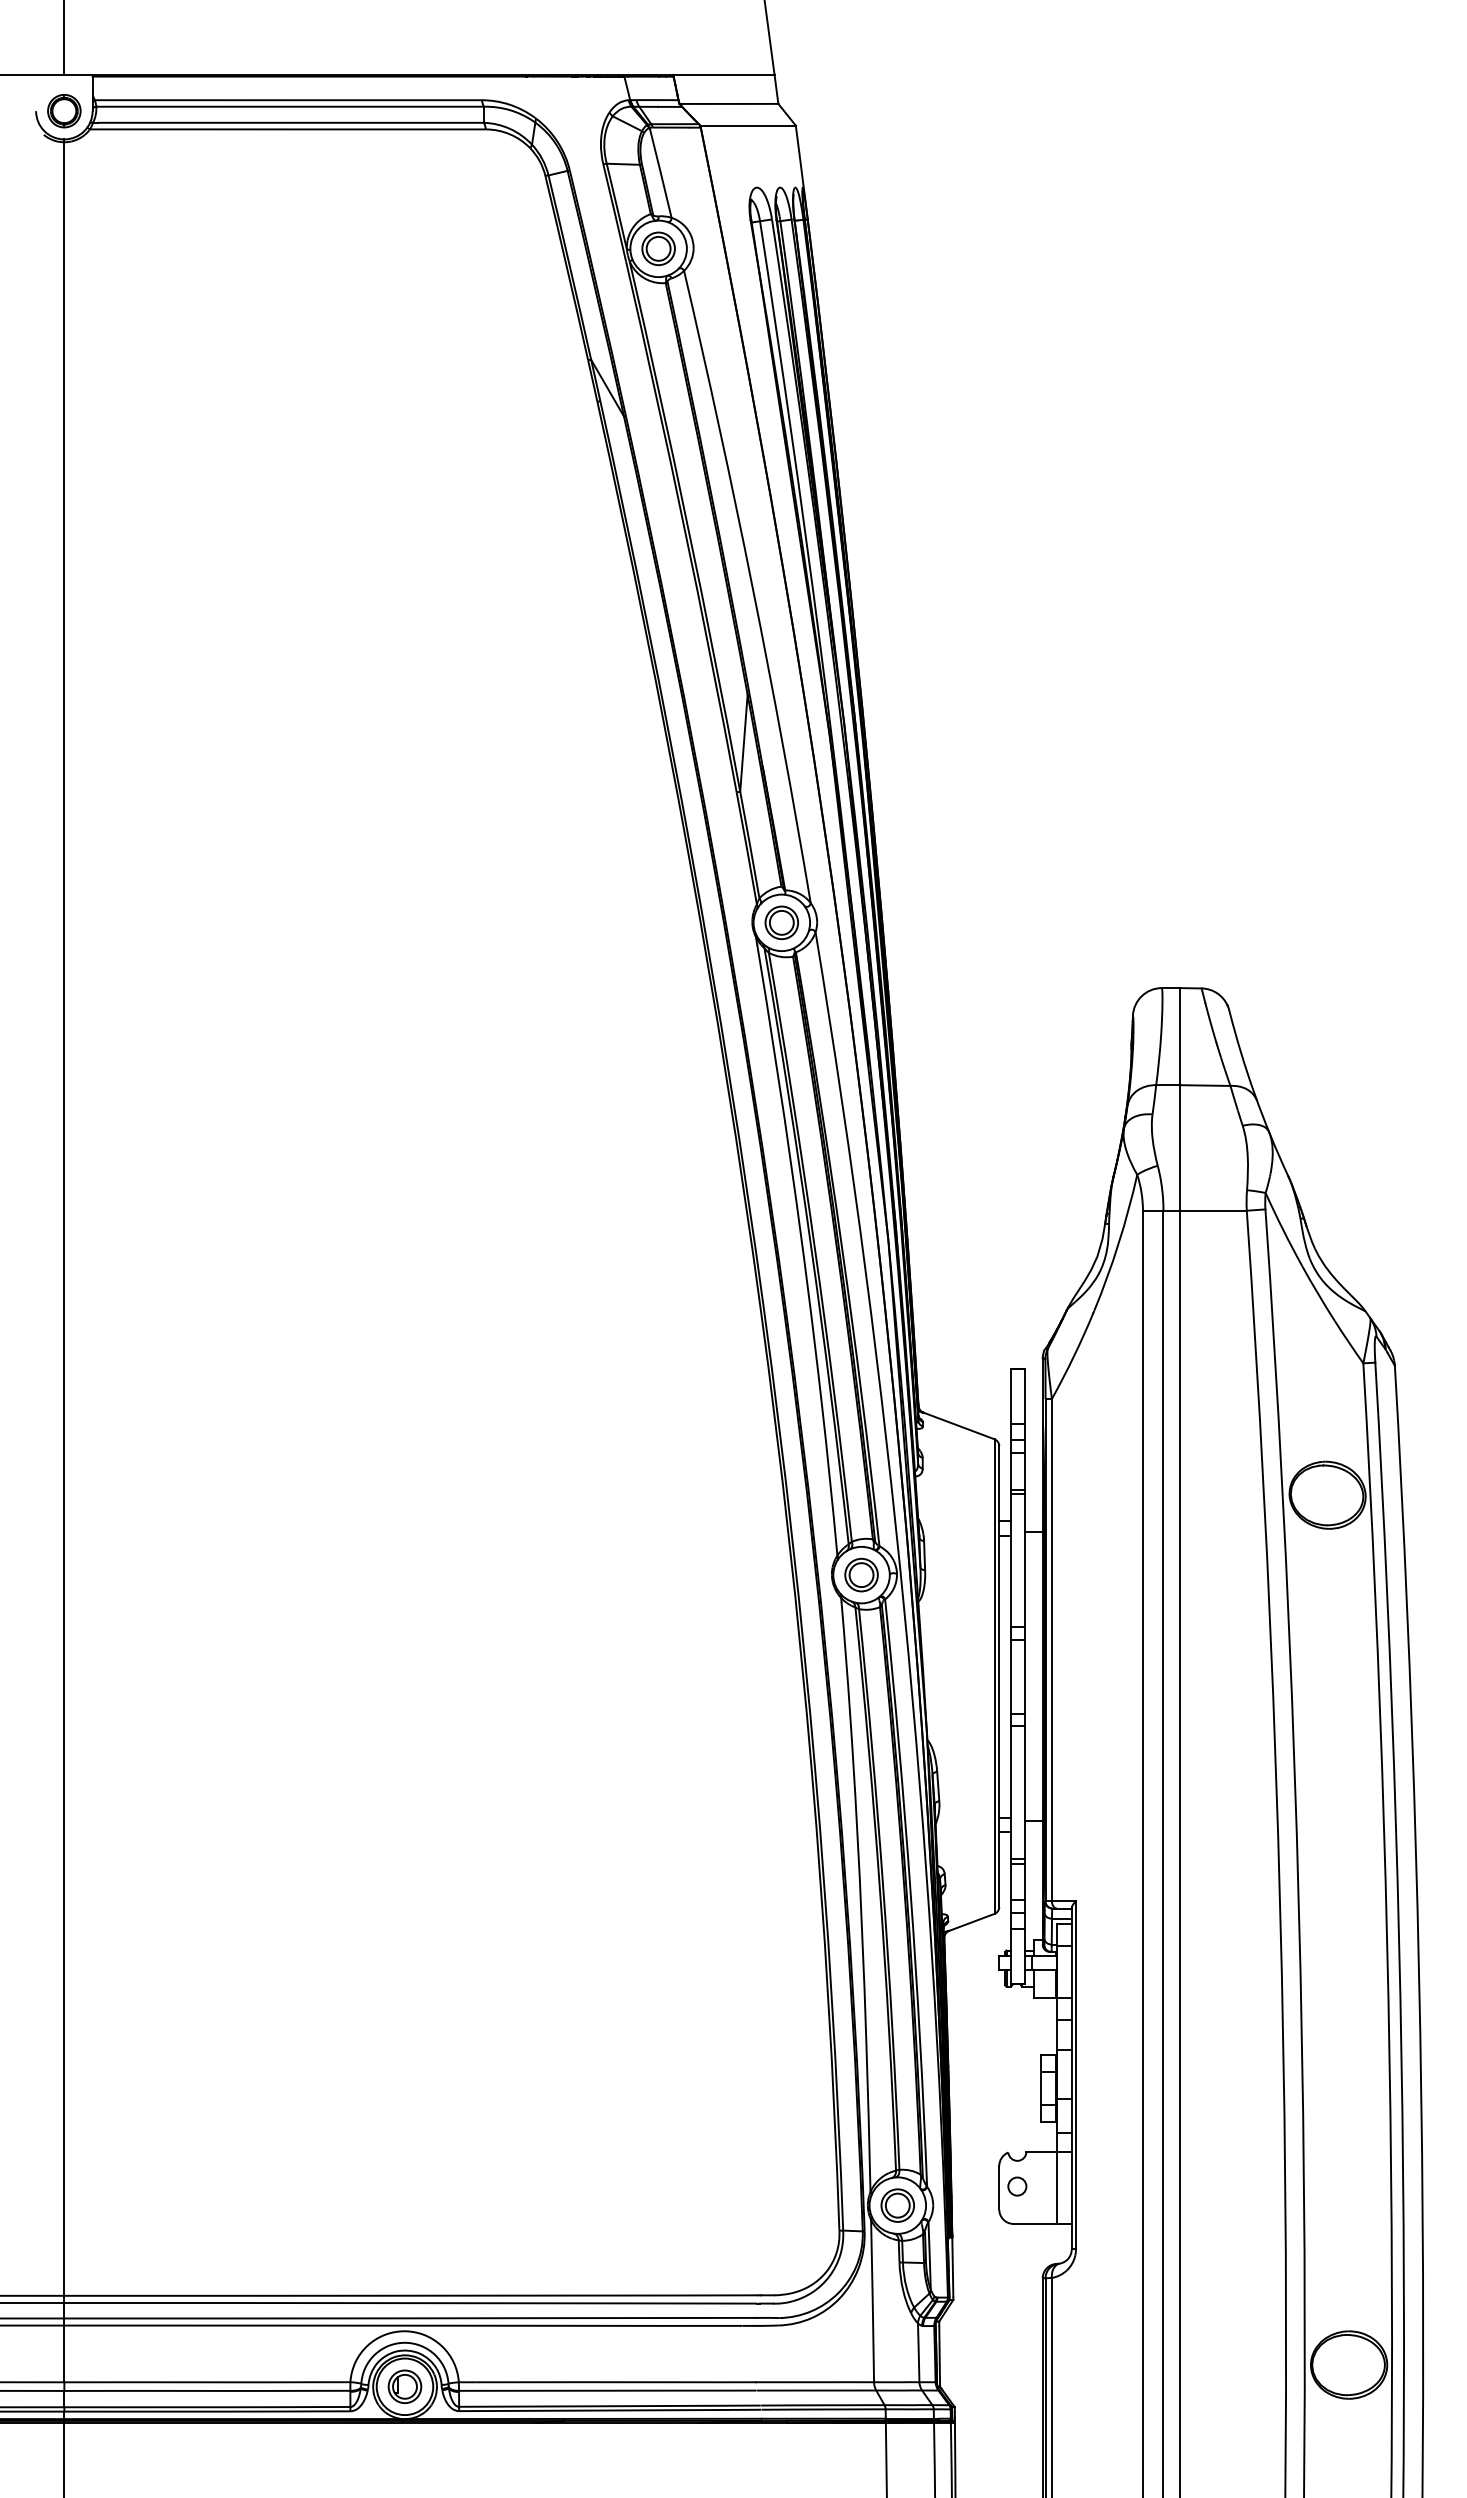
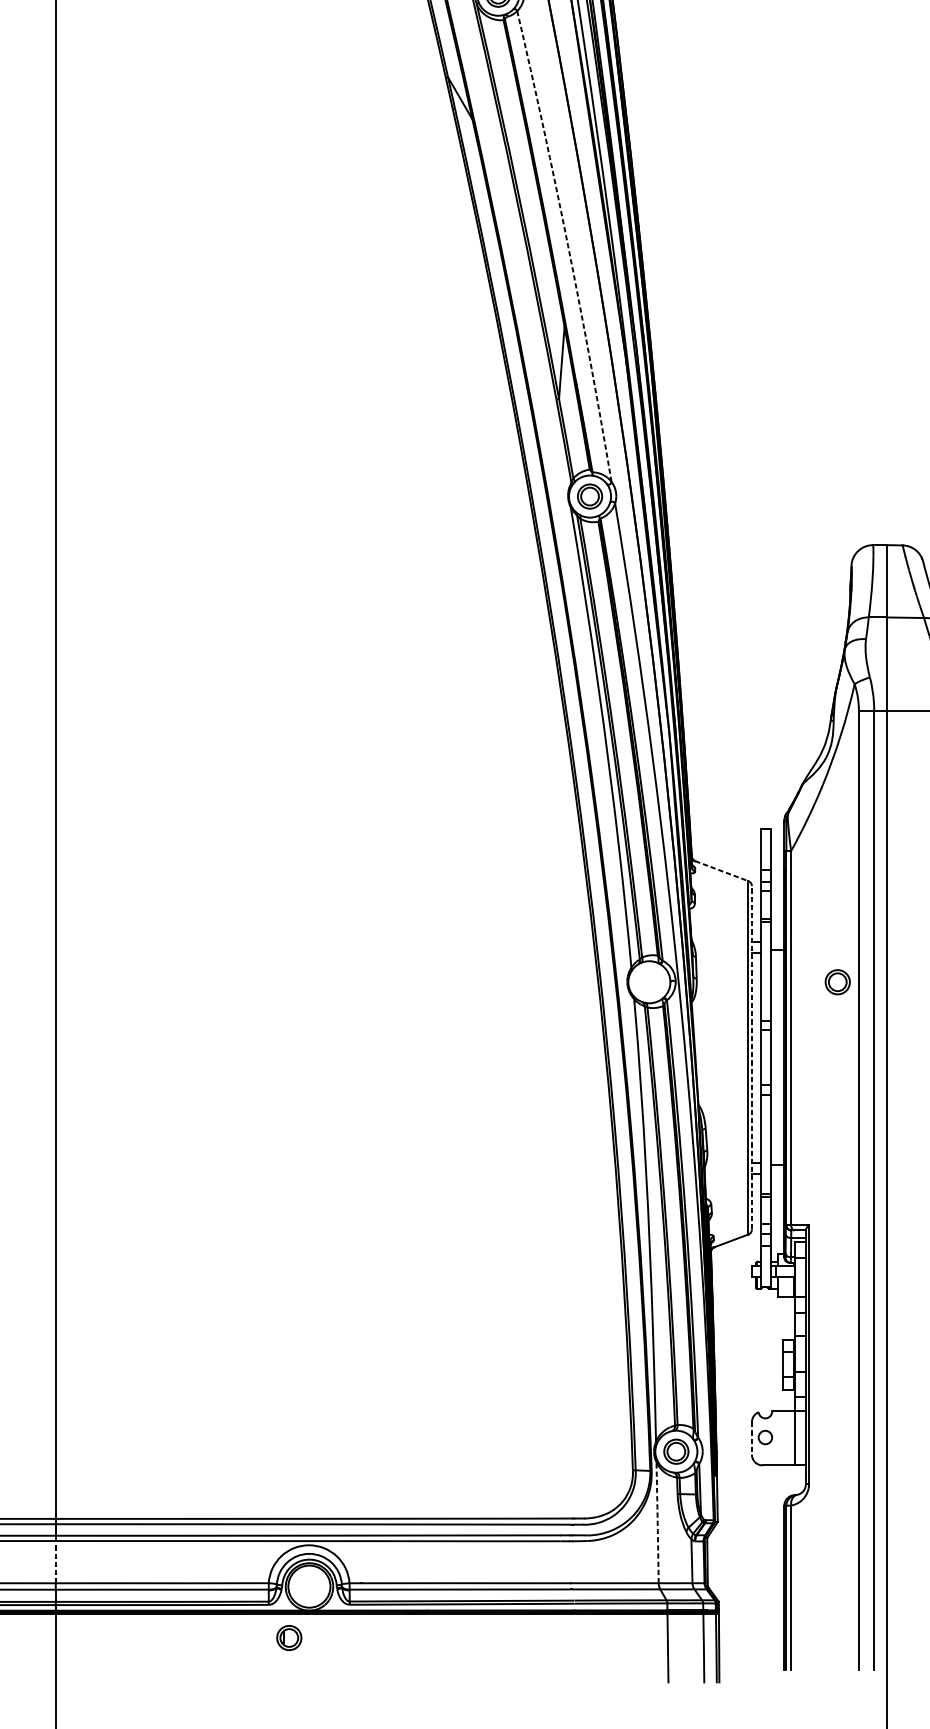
arc: (752, 586) -> (568, 246), solid -> dashed
line: (959, 1426) -> (722, 871), solid -> dashed
part: (861, 1574) -> (837, 981), moved
line: (999, 1676) -> (752, 1057), solid -> dashed
line: (999, 2187) -> (752, 1438), solid -> dashed
arc: (872, 2301) -> (657, 1523), solid -> dashed
line: (64, 2353) -> (55, 1561), solid -> dashed
part: (404, 2386) -> (288, 1637), moved

